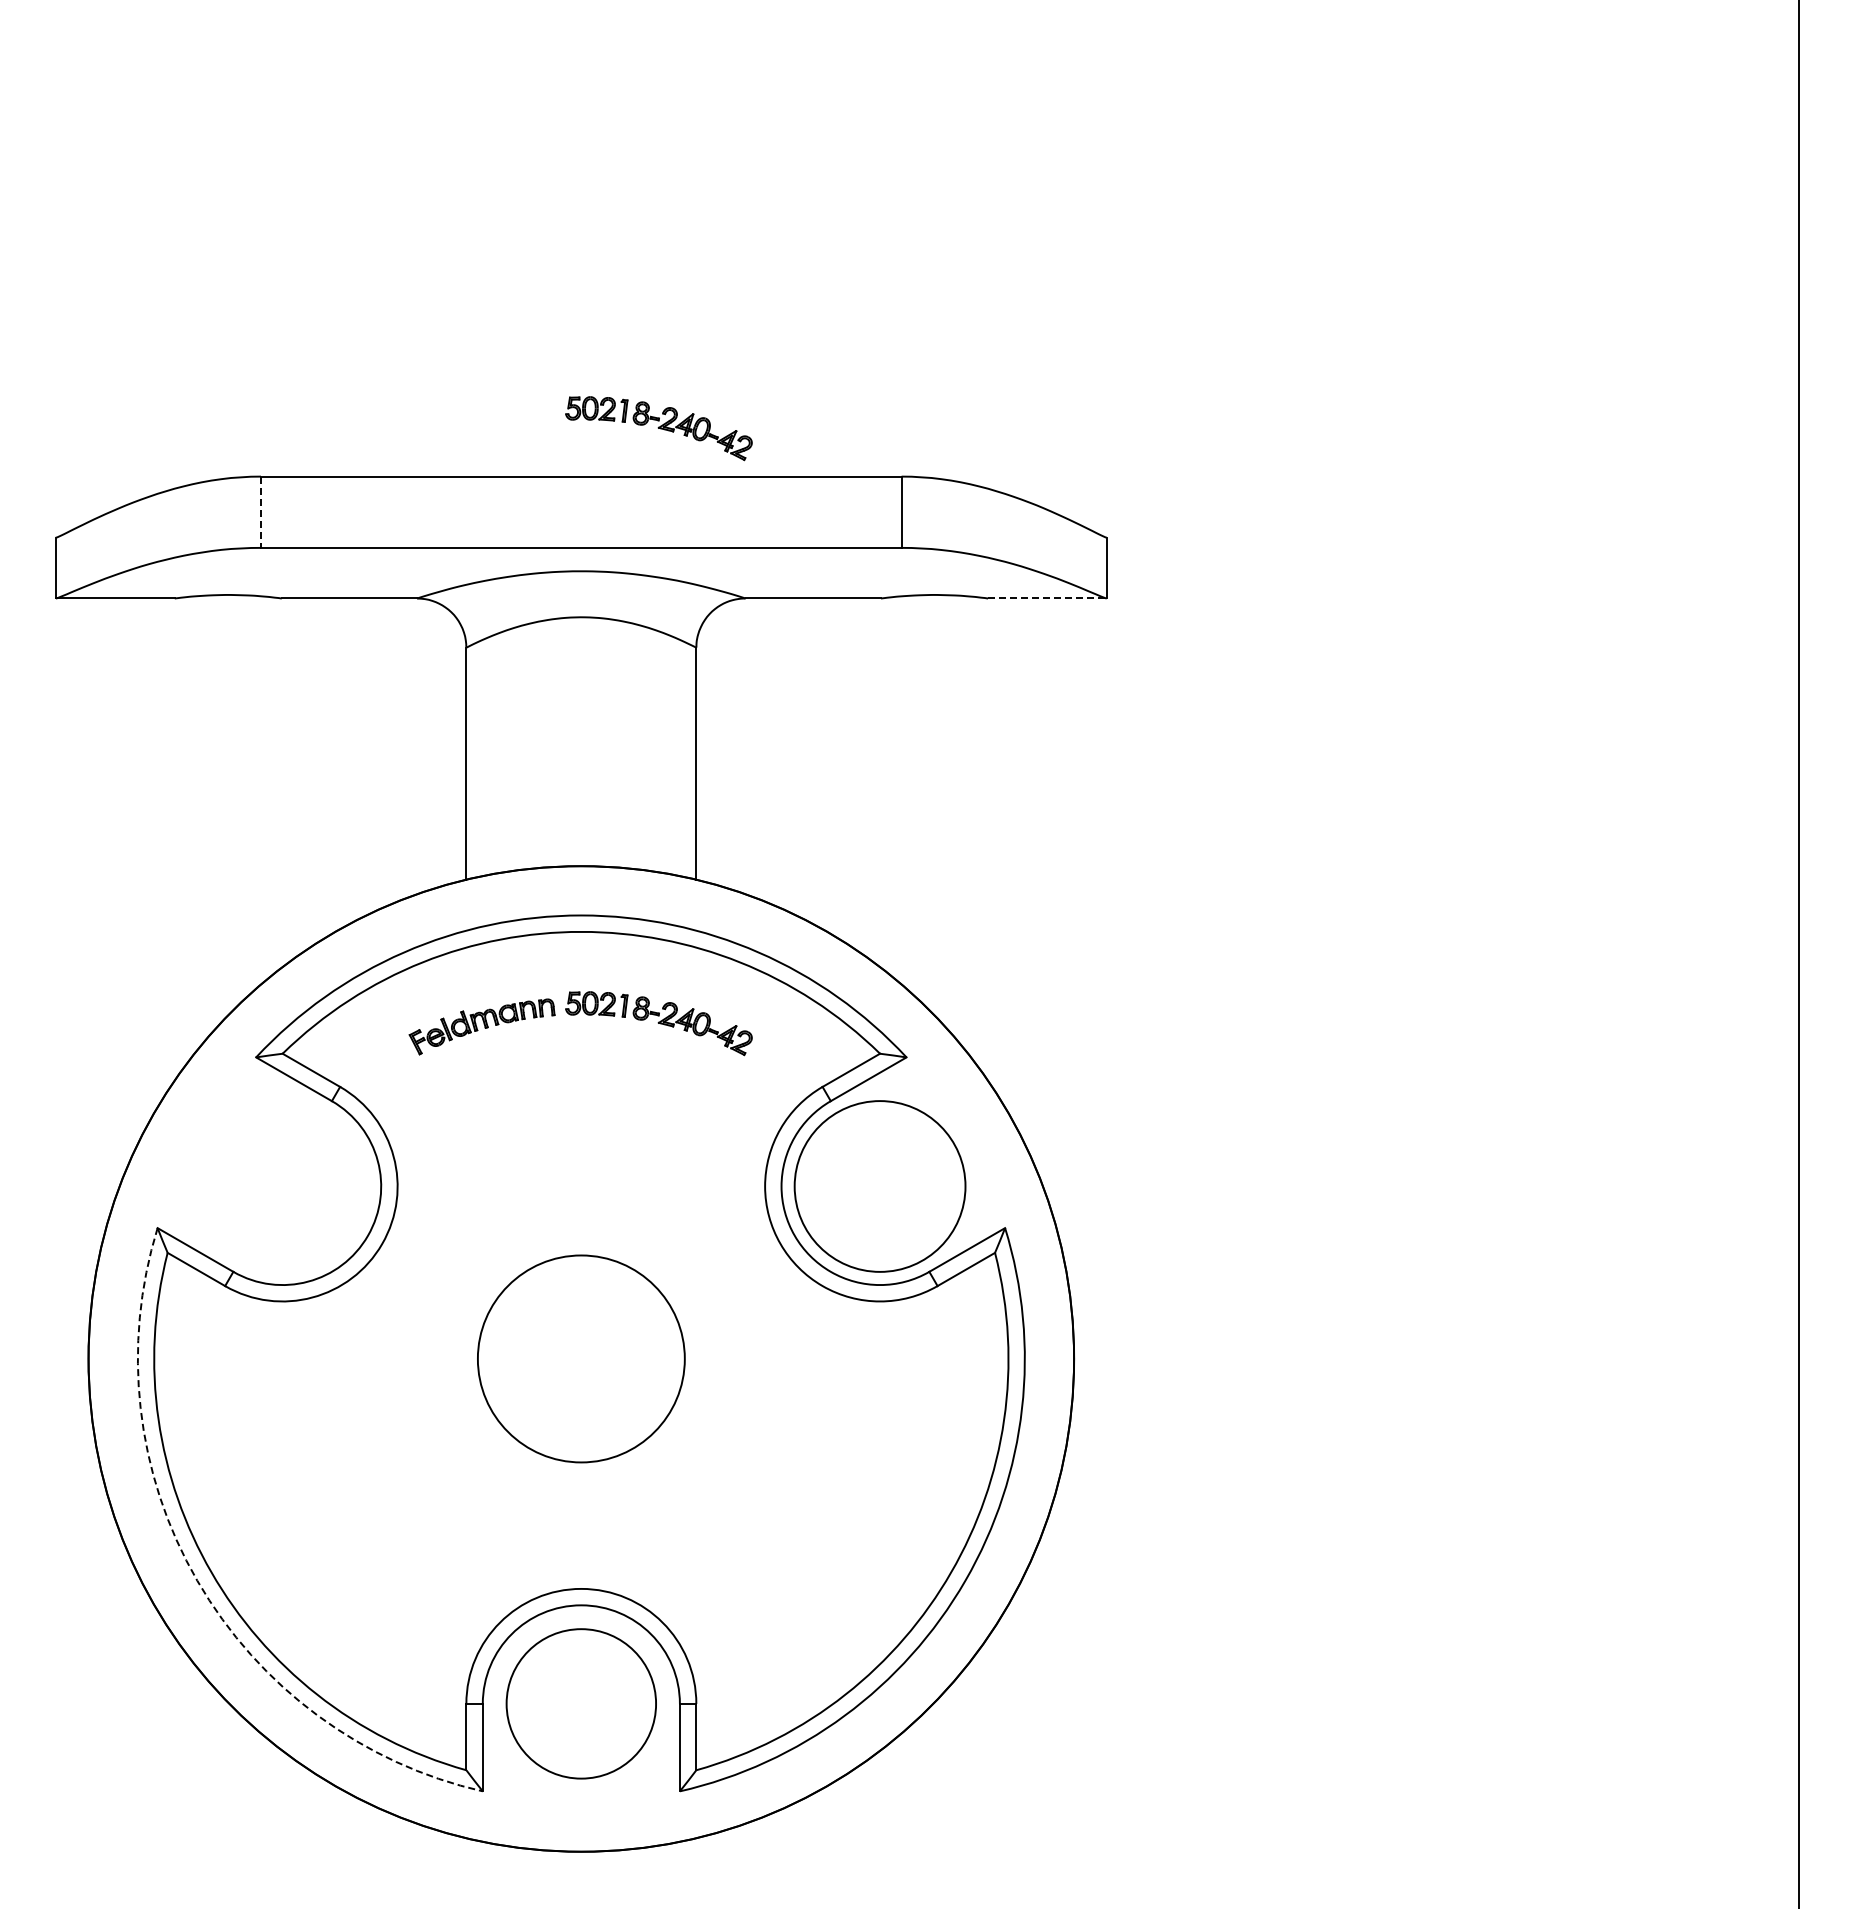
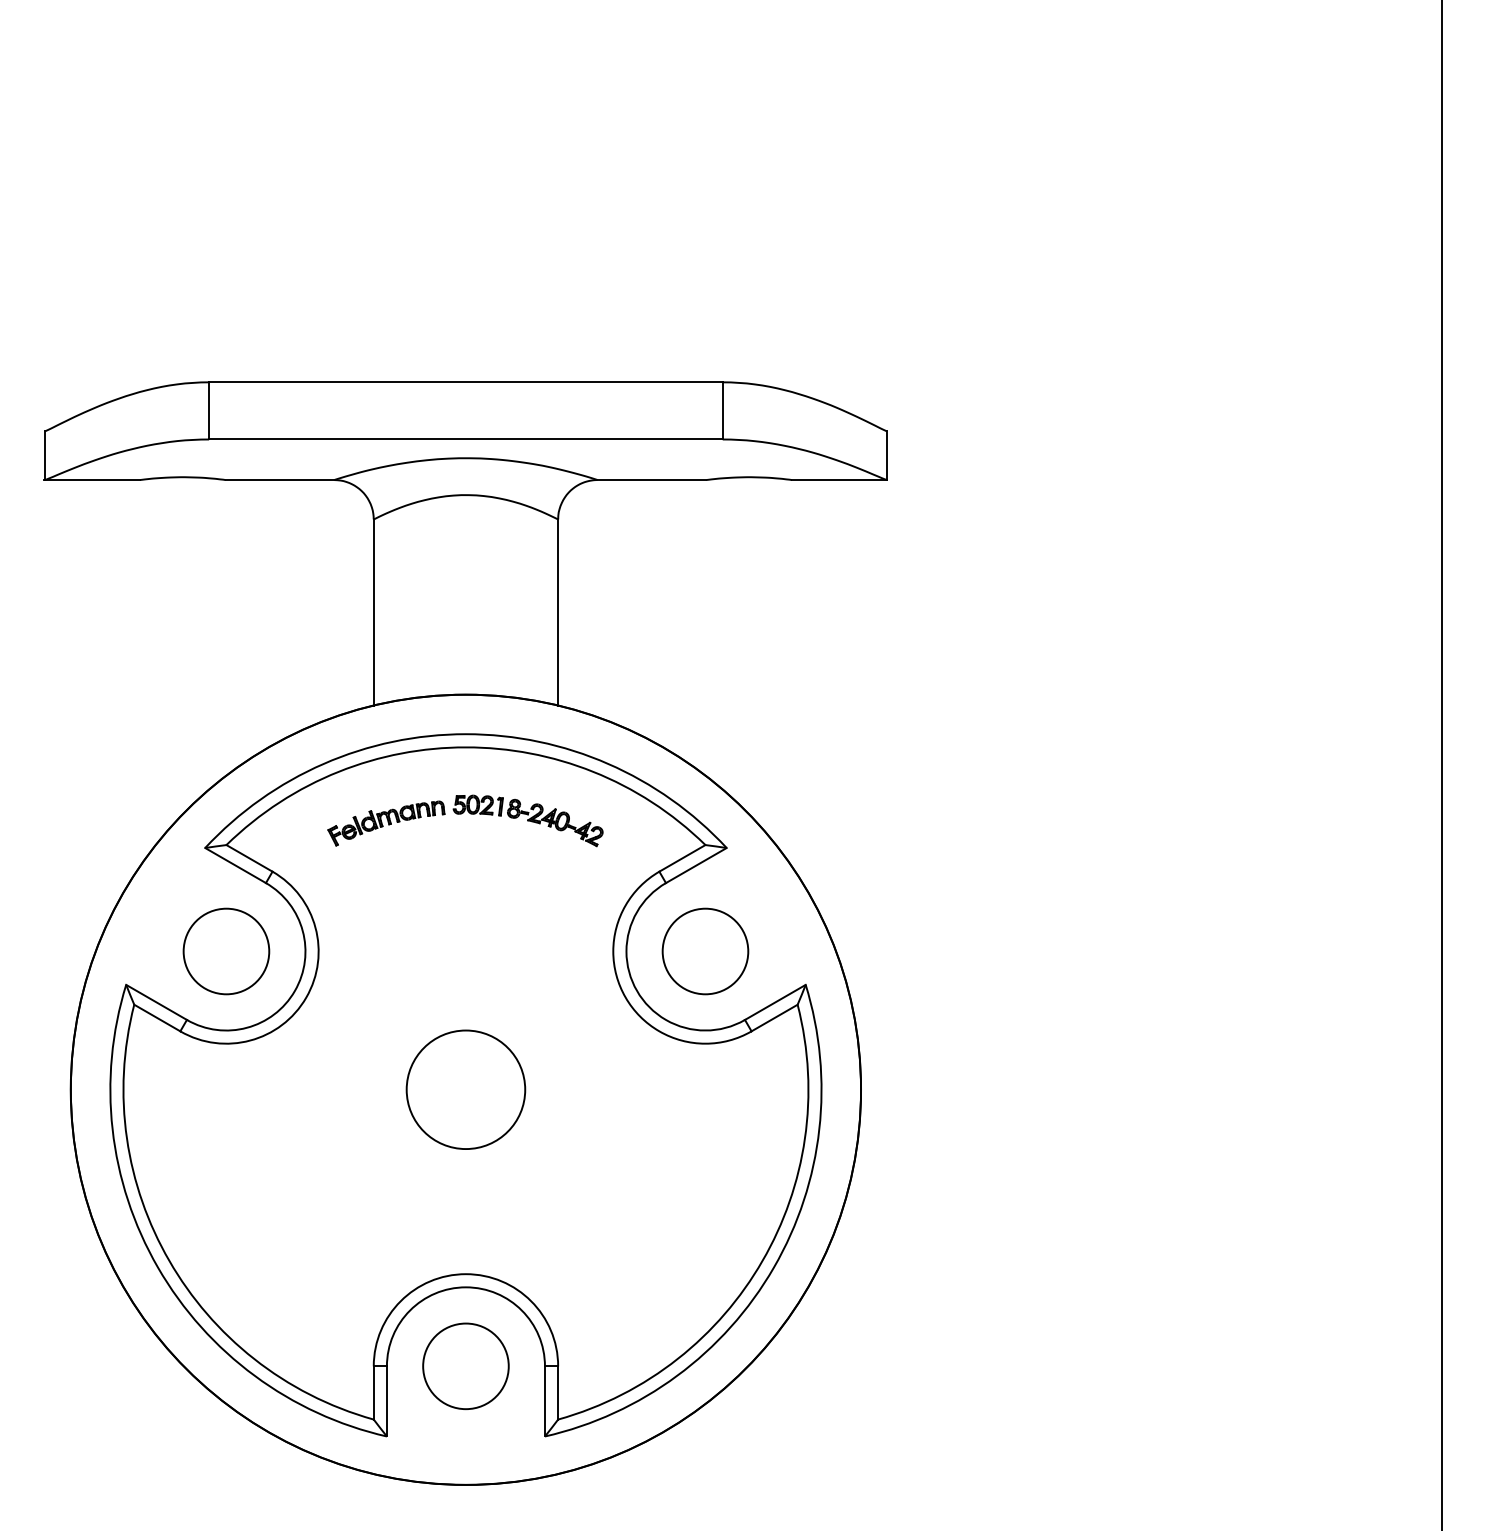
part: (658, 428) -> (527, 343), removed
line: (261, 512) -> (209, 411), dashed -> solid
line: (1047, 598) -> (839, 480), dashed -> solid
circle: (282, 1186) -> (226, 951), added
circle: (879, 1186) -> (705, 951), size x0.62
circle: (581, 1358) -> (466, 1089), size x0.71
arc: (197, 1580) -> (158, 1267), dashed -> solid
circle: (580, 1703) -> (465, 1366), size x0.71

